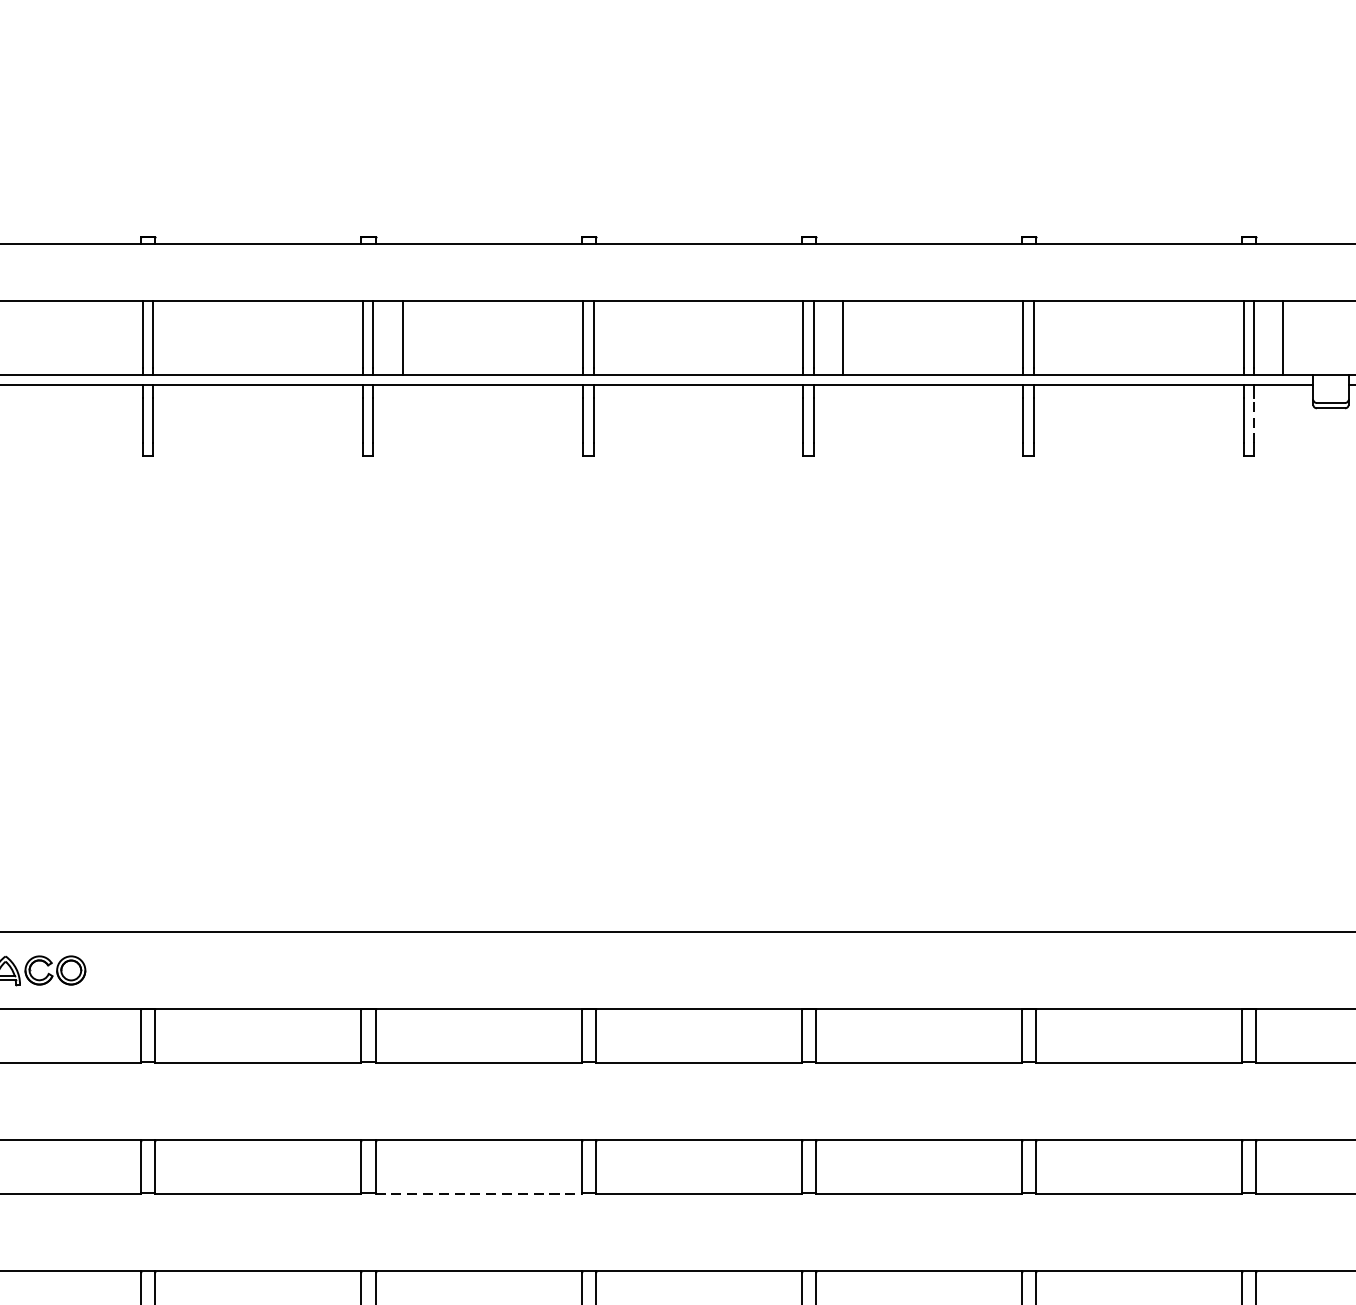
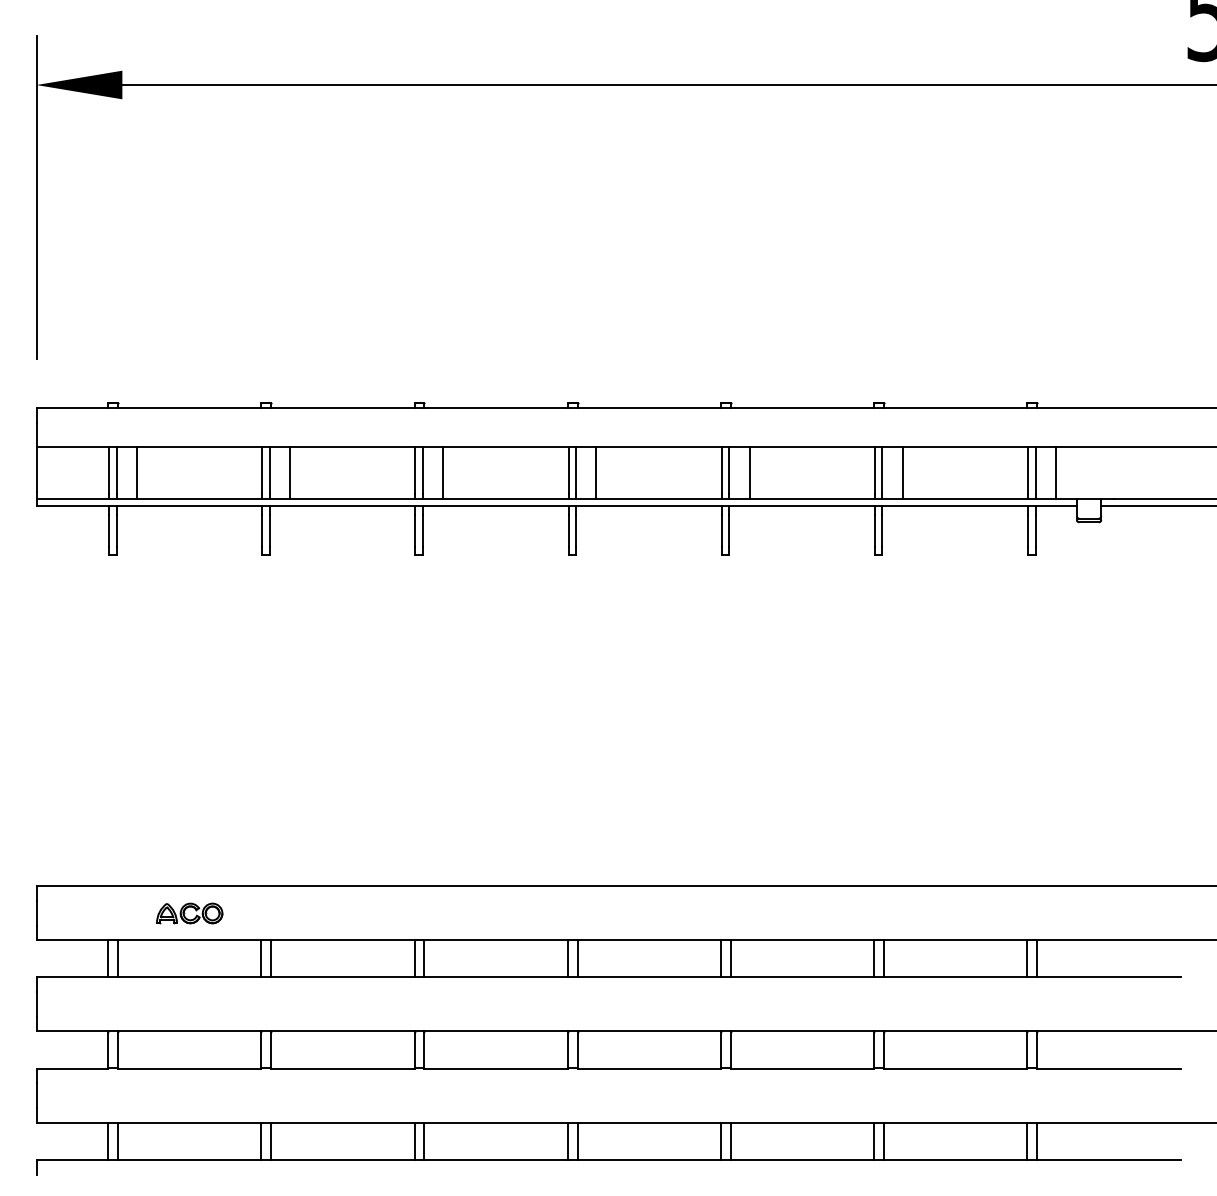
line: (181, 336) -> (289, 472), added
line: (623, 336) -> (596, 472), added
line: (1062, 336) -> (902, 472), added
line: (1253, 420) -> (1035, 530), dashed -> solid
line: (479, 1193) -> (496, 1068), dashed -> solid

